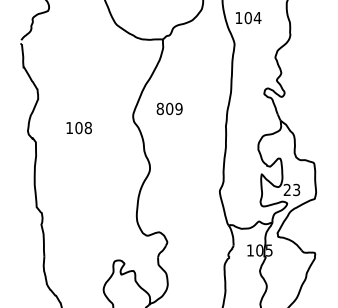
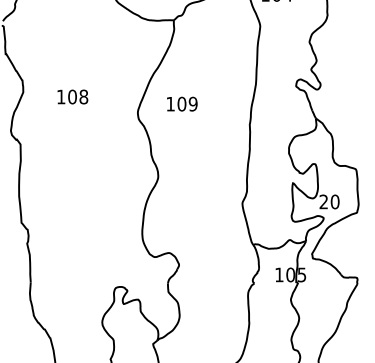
text: (159, 108) -> (169, 103), 809 -> 109
text: (78, 127) -> (71, 96), moved
text: (296, 190) -> (334, 202), 23 -> 20

